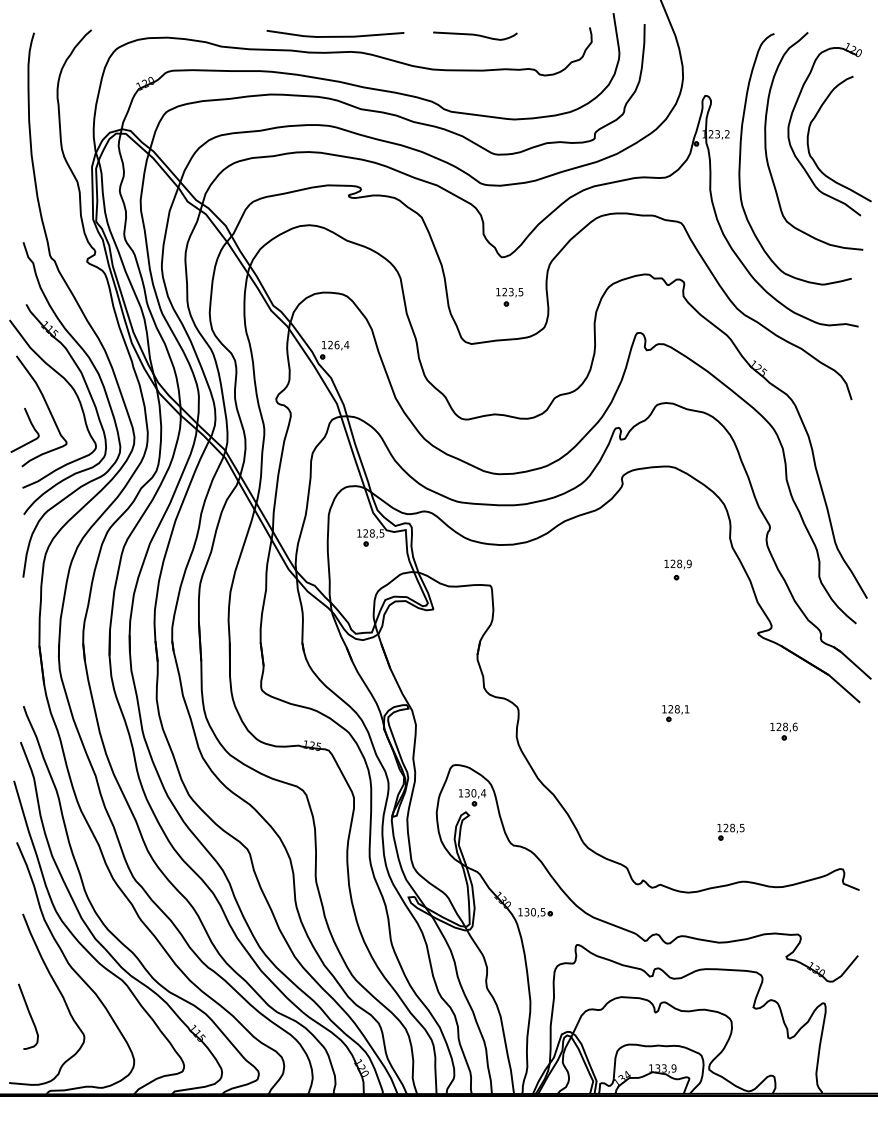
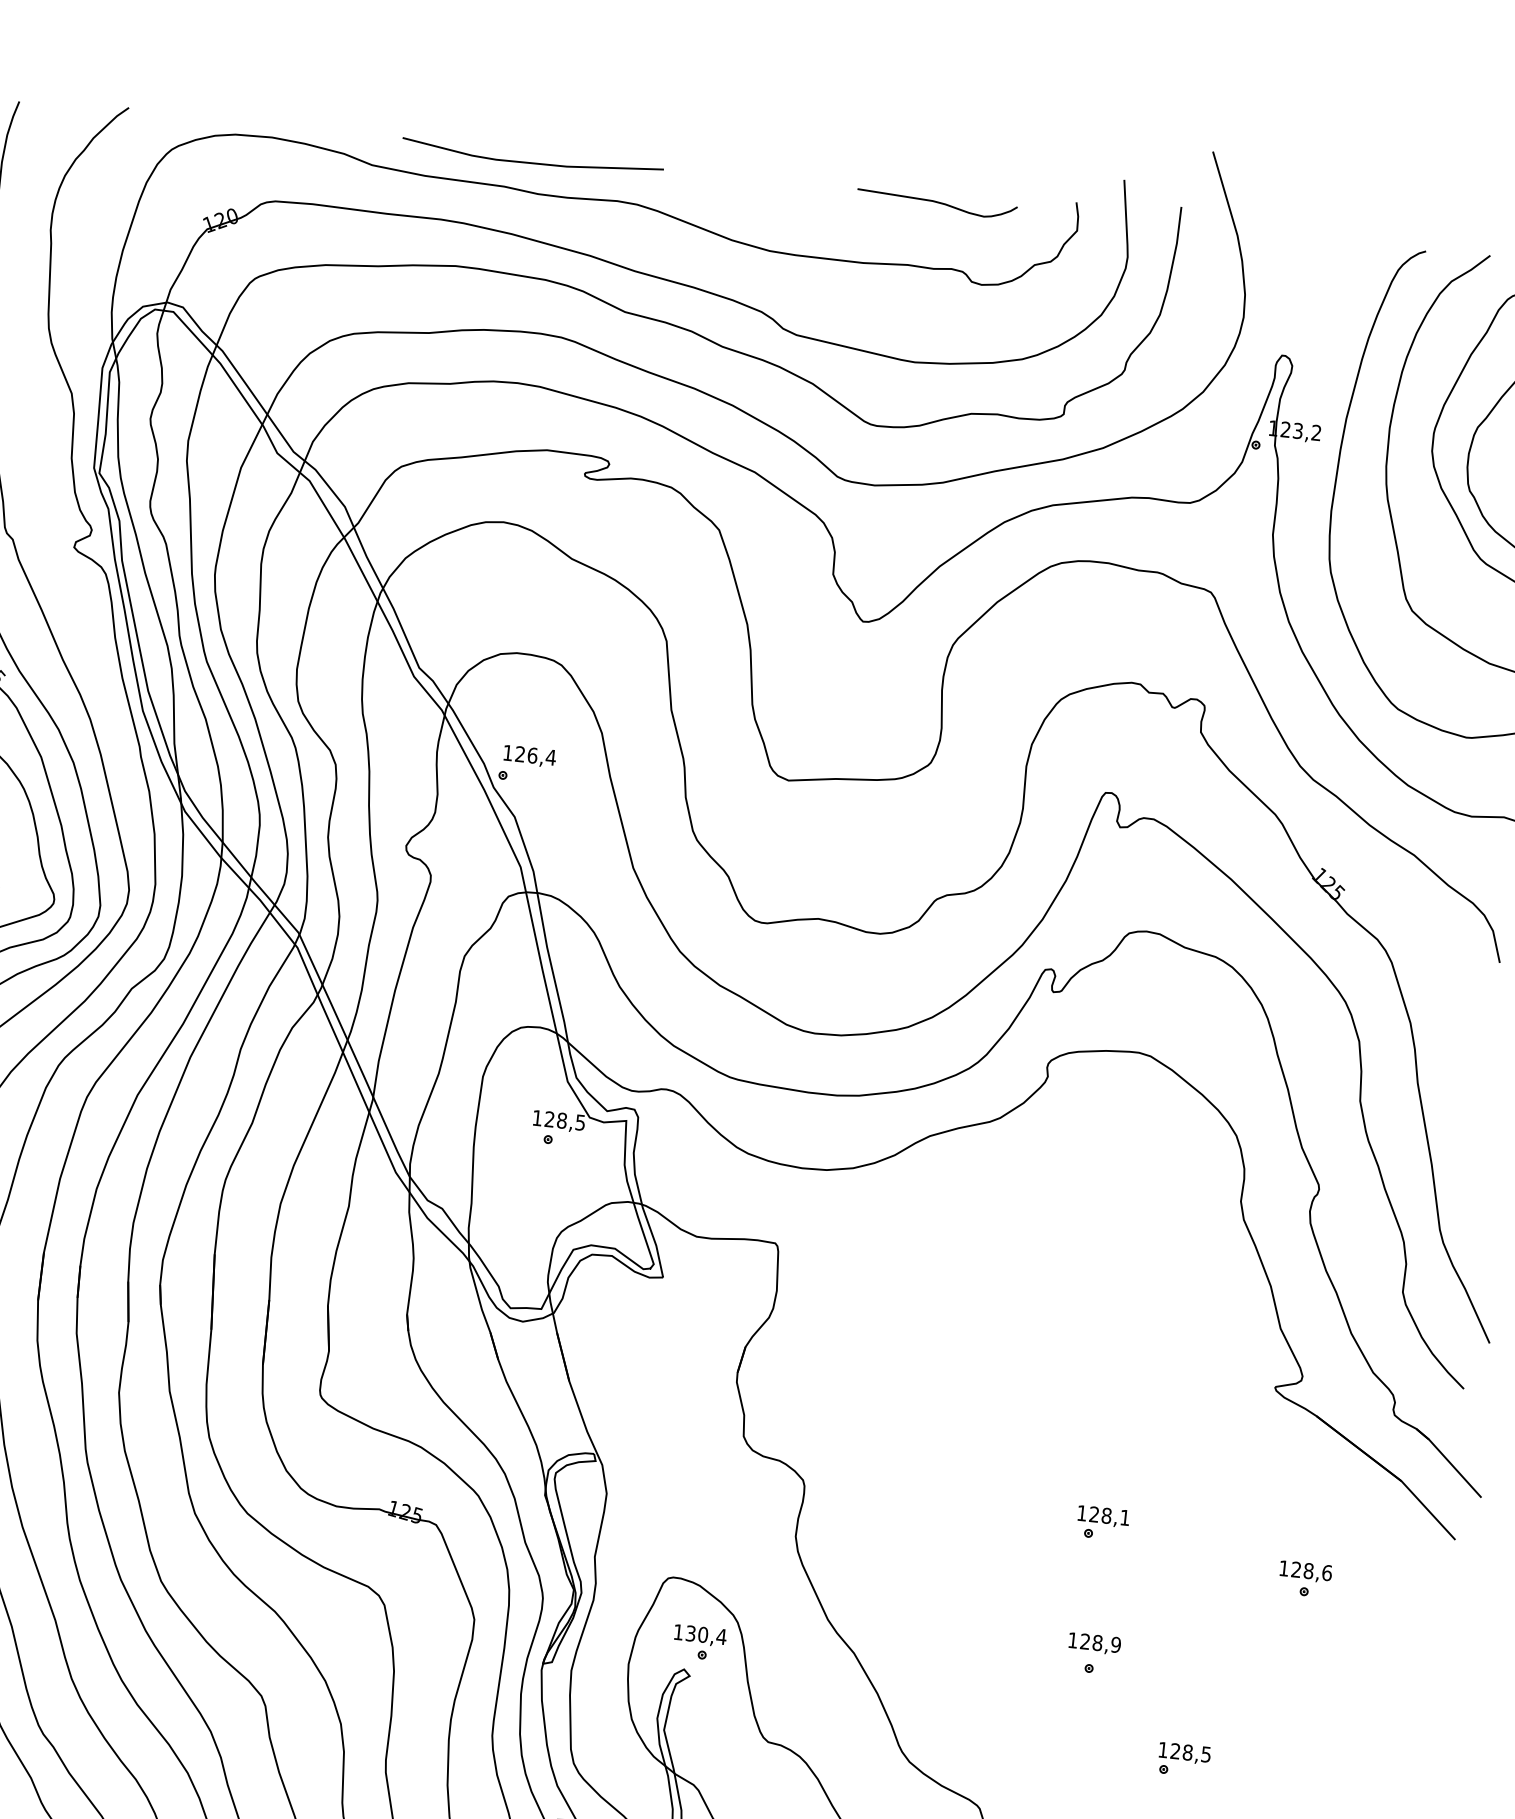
curve: (335, 35) -> (532, 160), moved
curve: (475, 35) -> (937, 203), moved
part: (509, 297) -> (869, 699), removed
part: (677, 569) -> (1092, 1653), moved

